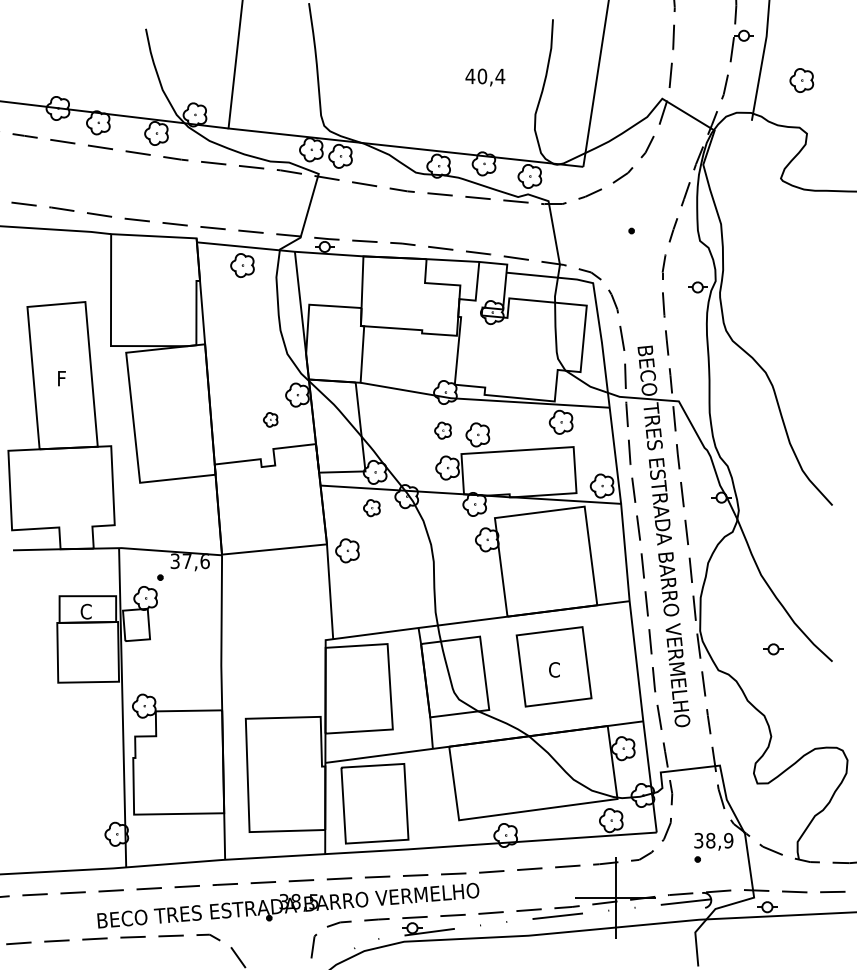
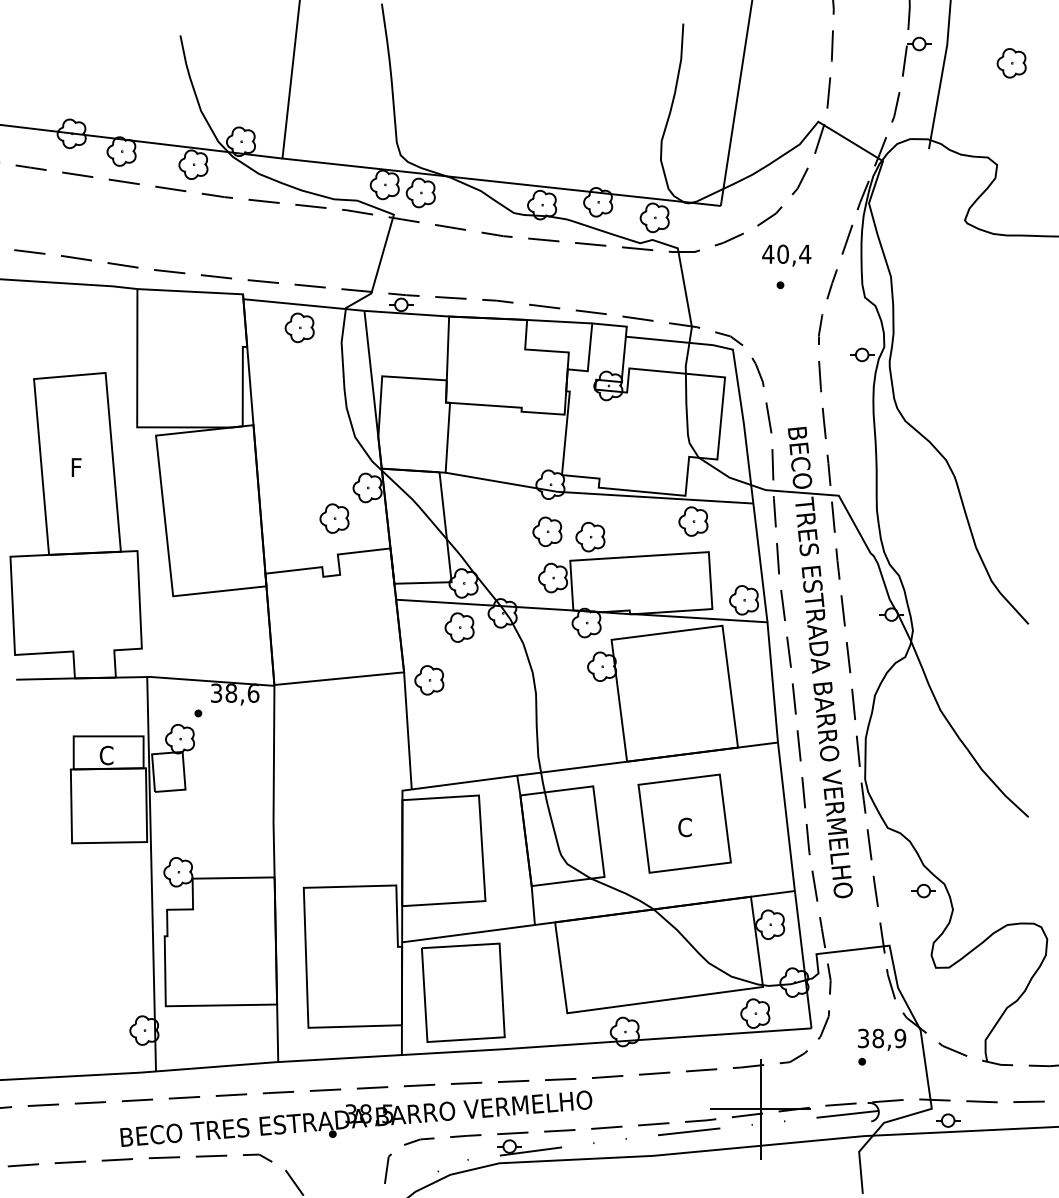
text: (485, 77) -> (786, 255), moved
part: (801, 80) -> (1011, 63), moved
part: (270, 419) -> (334, 518), size x1.67
part: (443, 430) -> (547, 531), size x1.43
part: (371, 508) -> (459, 627), size x1.43
text: (187, 560) -> (231, 692), 37,6 -> 38,6
part: (773, 649) -> (923, 891), moved

